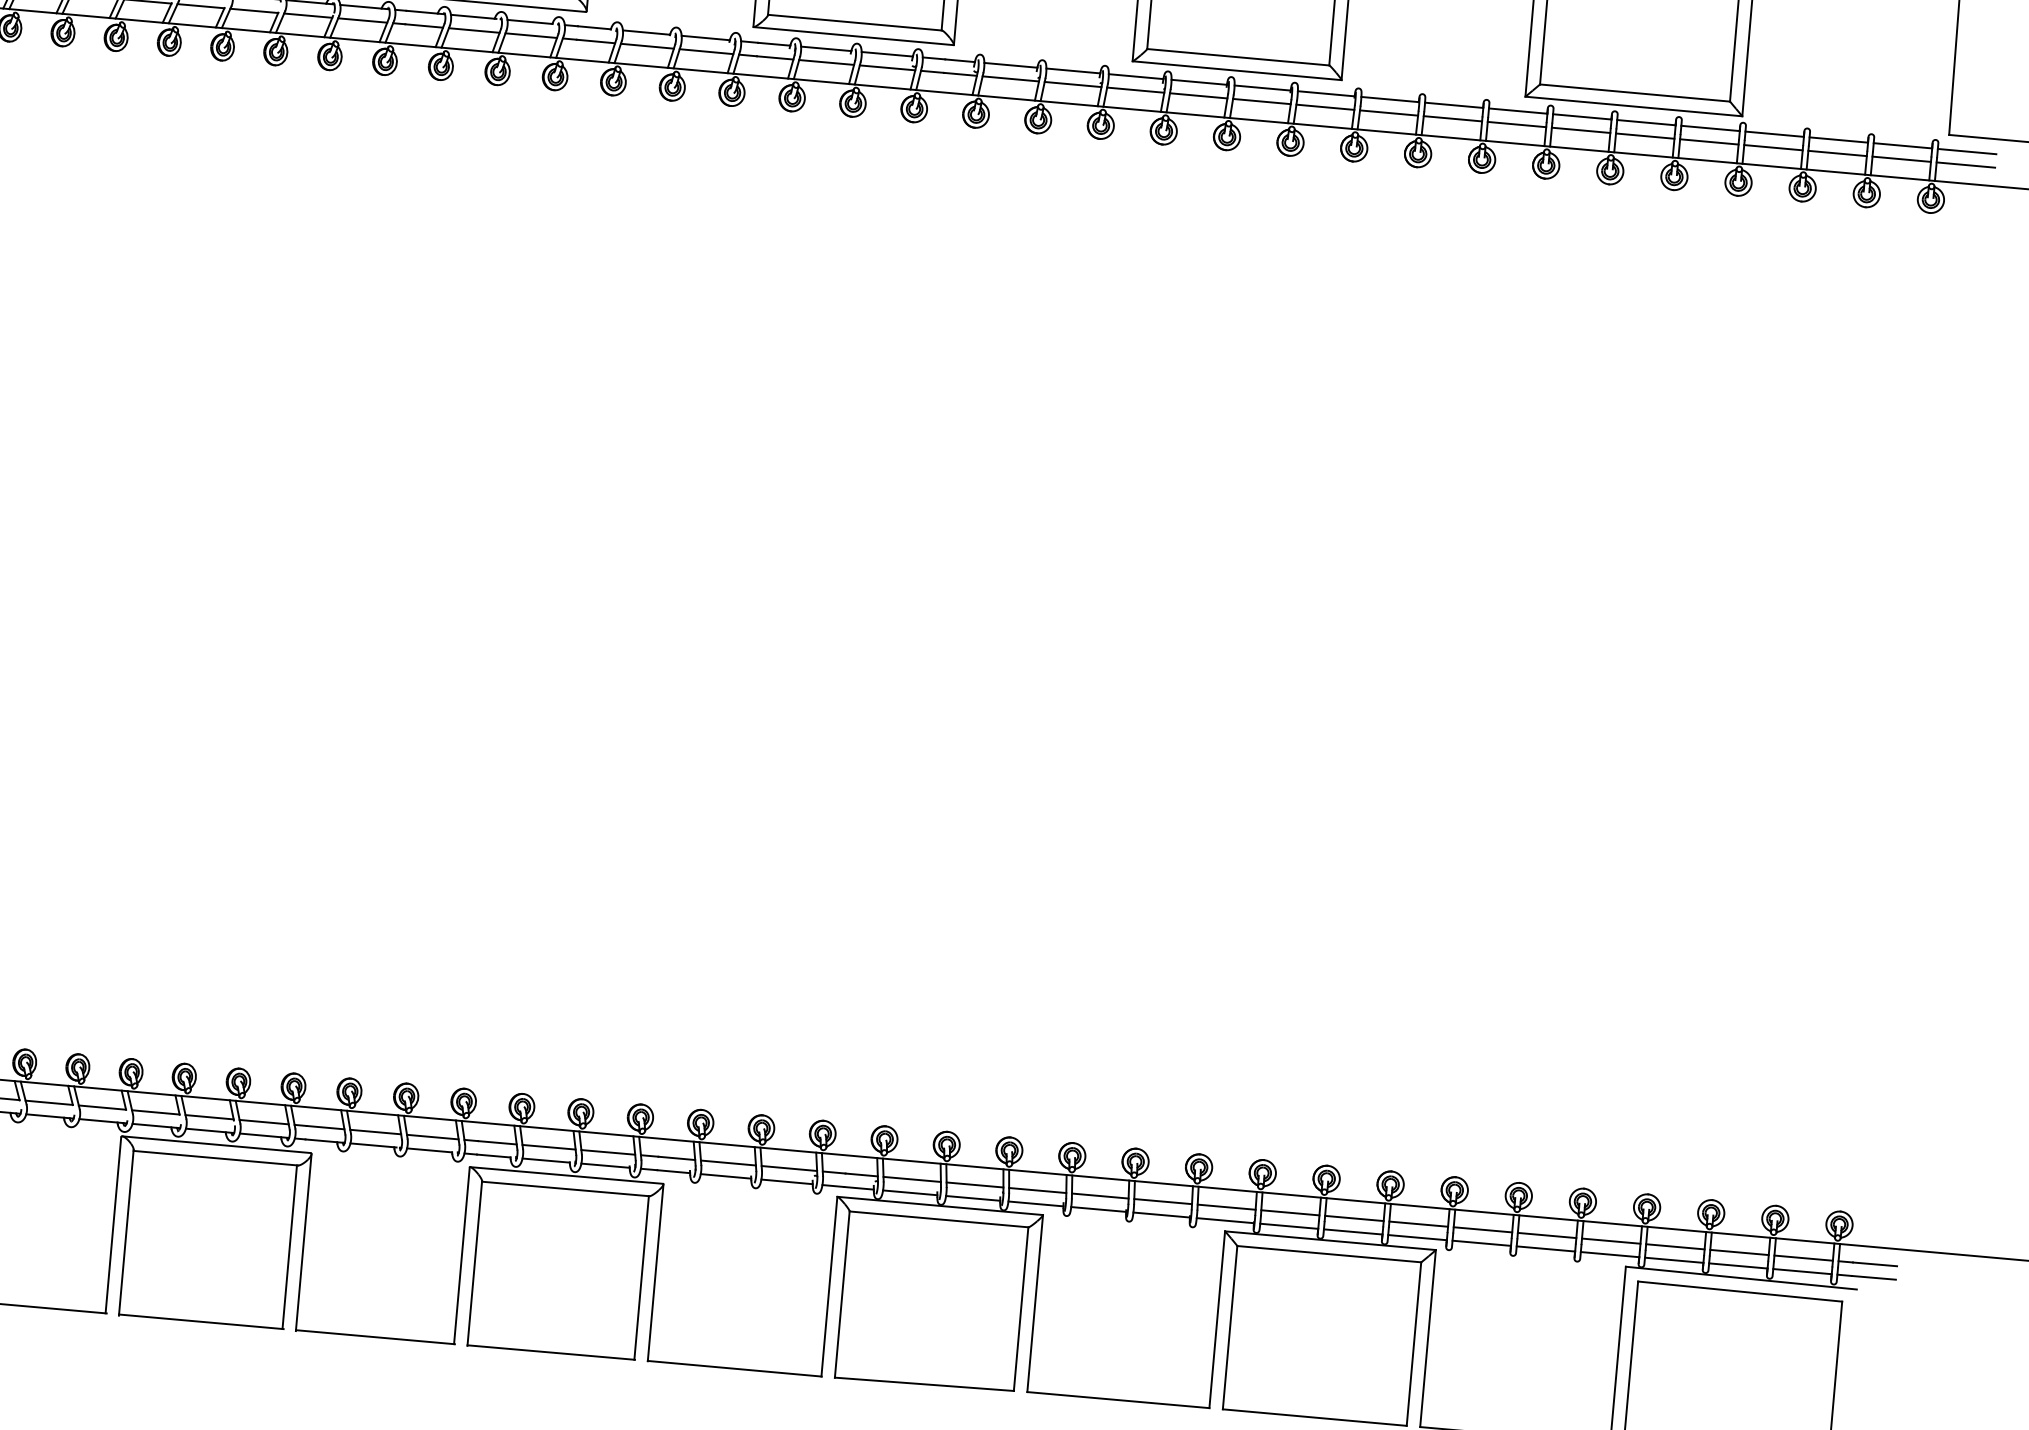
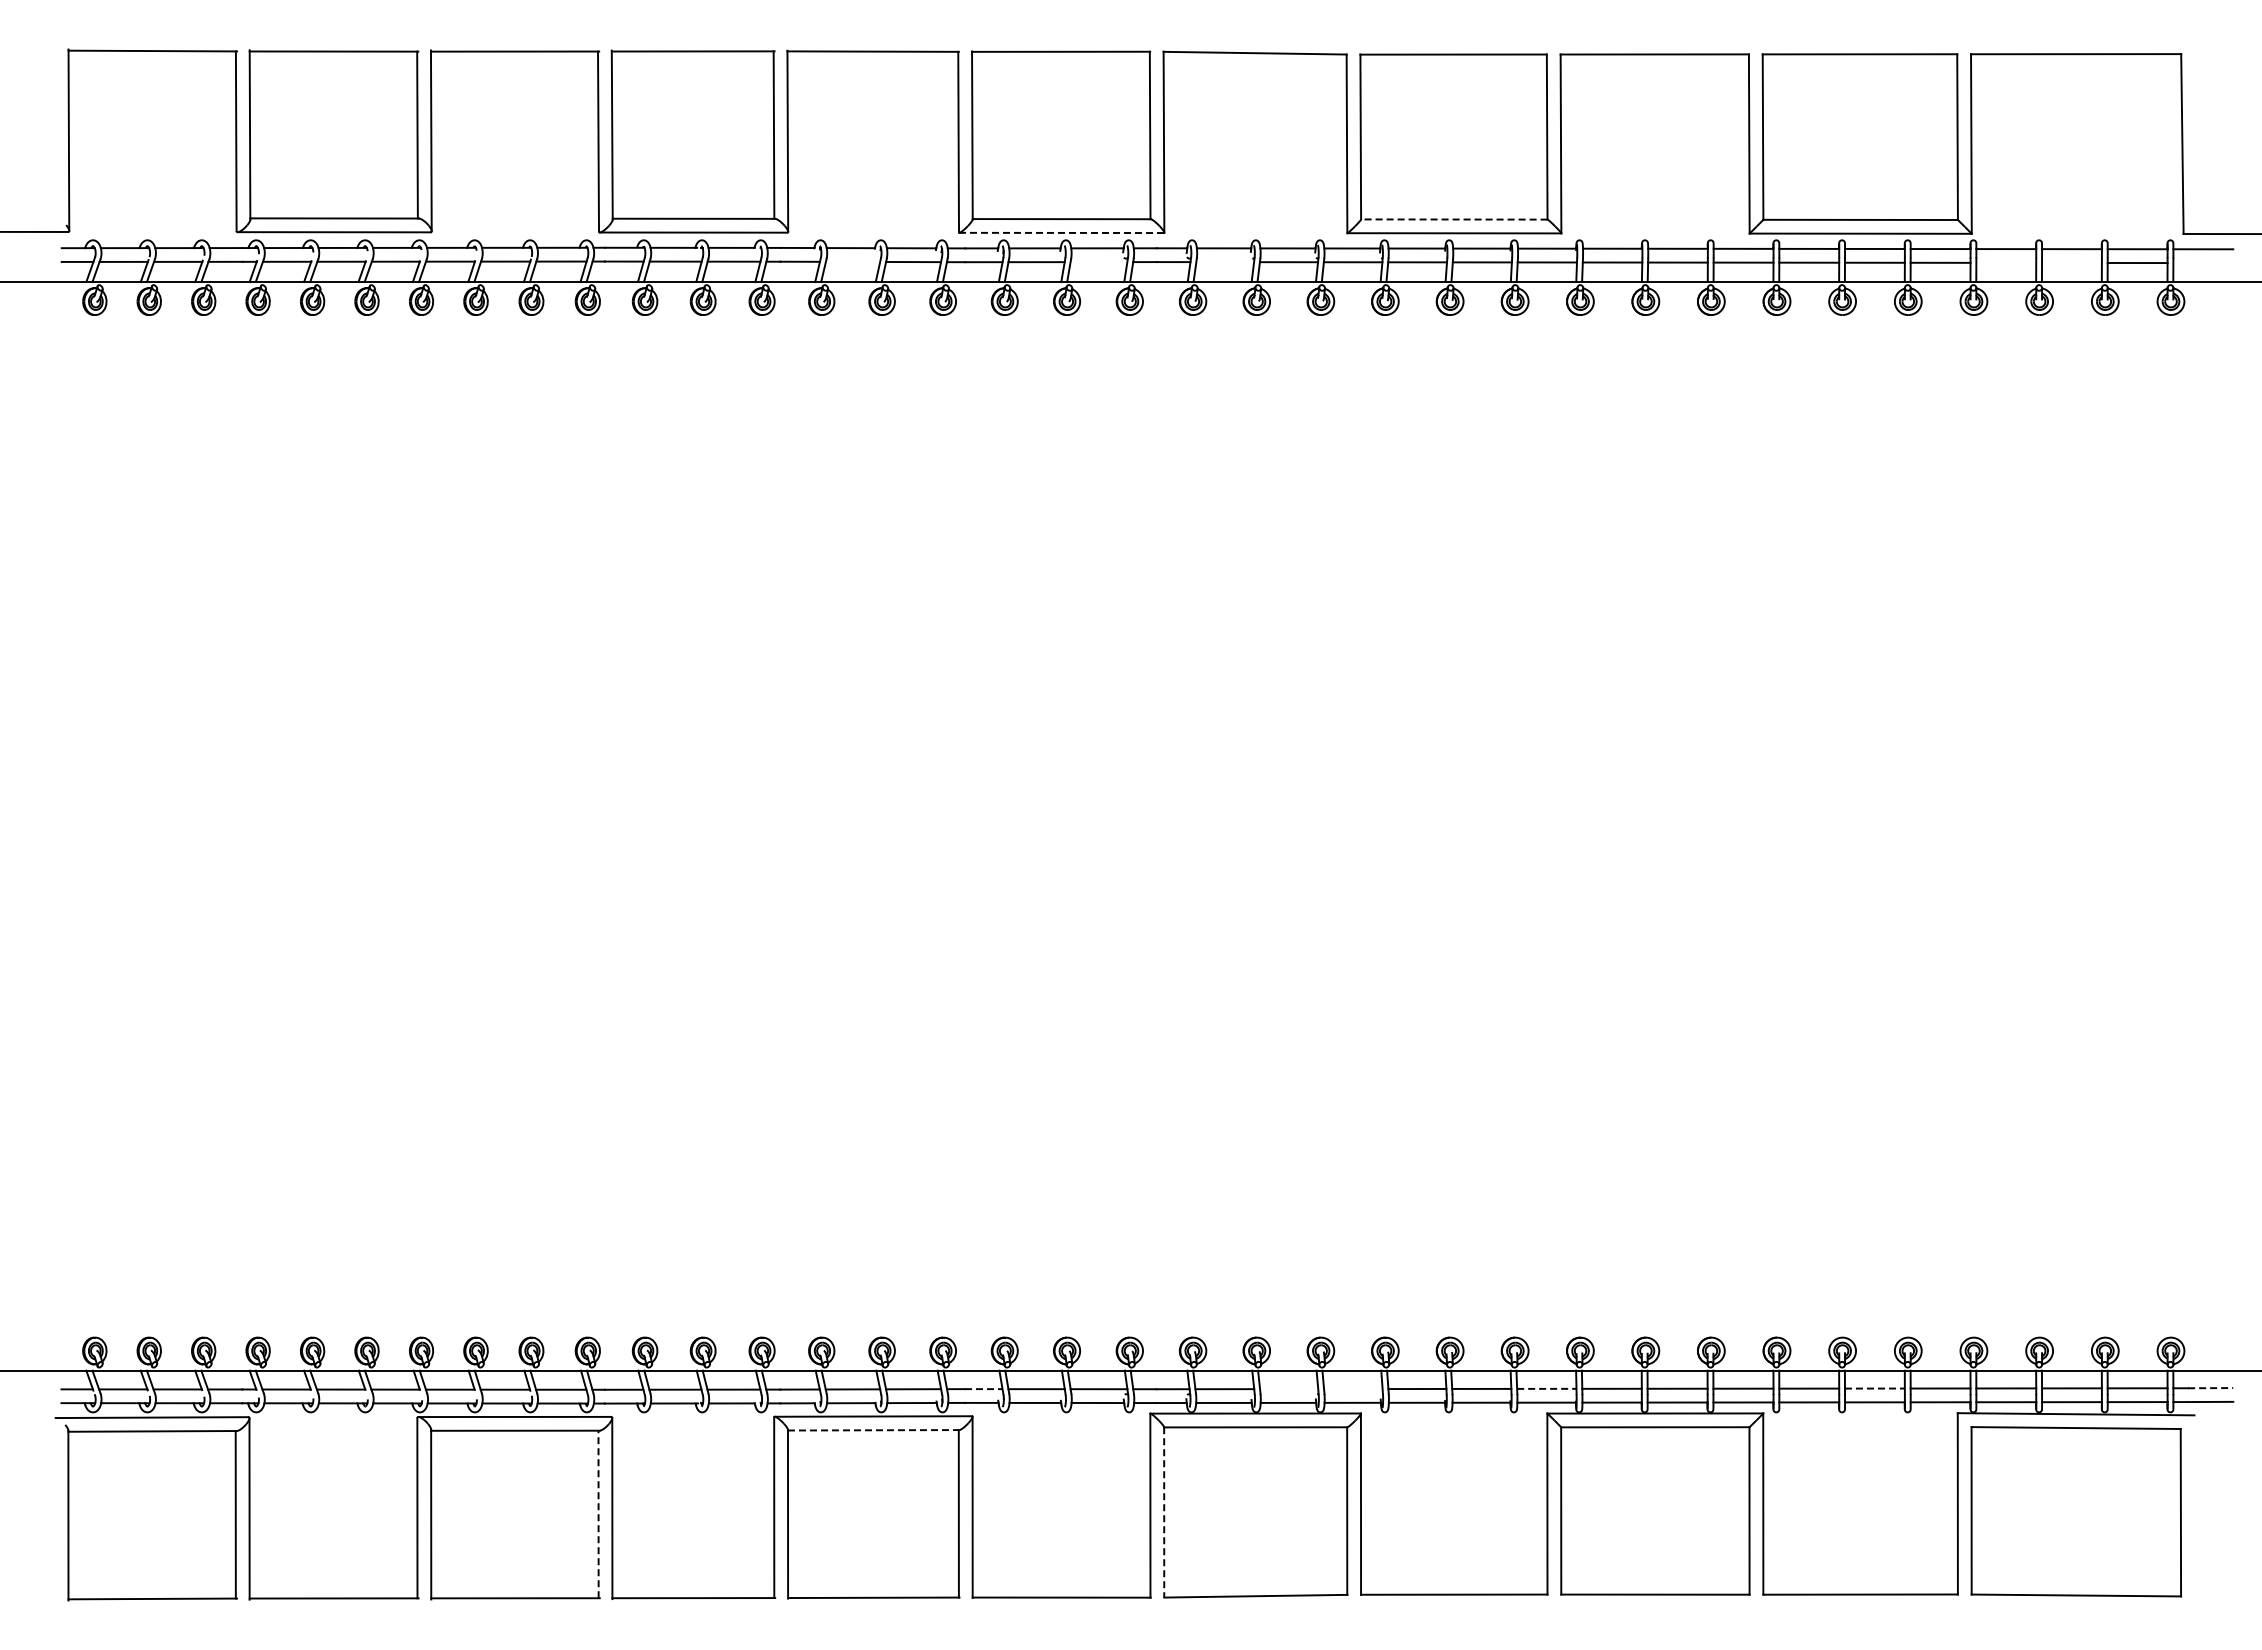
line: (853, 35) -> (1061, 232), solid -> dashed
line: (646, 45) -> (852, 261), removed
line: (1237, 57) -> (1453, 219), solid -> dashed
line: (887, 68) -> (1098, 262), removed
line: (1011, 79) -> (1225, 262), removed
line: (1773, 147) -> (2006, 262), removed
line: (1837, 153) -> (2071, 262), removed
line: (1966, 165) -> (2203, 263), removed
line: (676, 1158) -> (983, 1389), solid -> dashed
line: (975, 1185) -> (1289, 1389), removed
line: (565, 1189) -> (873, 1430), solid -> dashed
line: (1037, 1190) -> (1353, 1389), removed
line: (1226, 1206) -> (1546, 1388), solid -> dashed
line: (1546, 1235) -> (1874, 1388), solid -> dashed
line: (289, 1247) -> (598, 1514), solid -> dashed
line: (1874, 1264) -> (2210, 1388), solid -> dashed
line: (842, 1294) -> (1164, 1512), solid -> dashed

